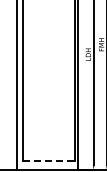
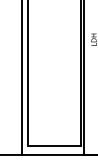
line: (49, 160) -> (55, 145), dashed -> solid

